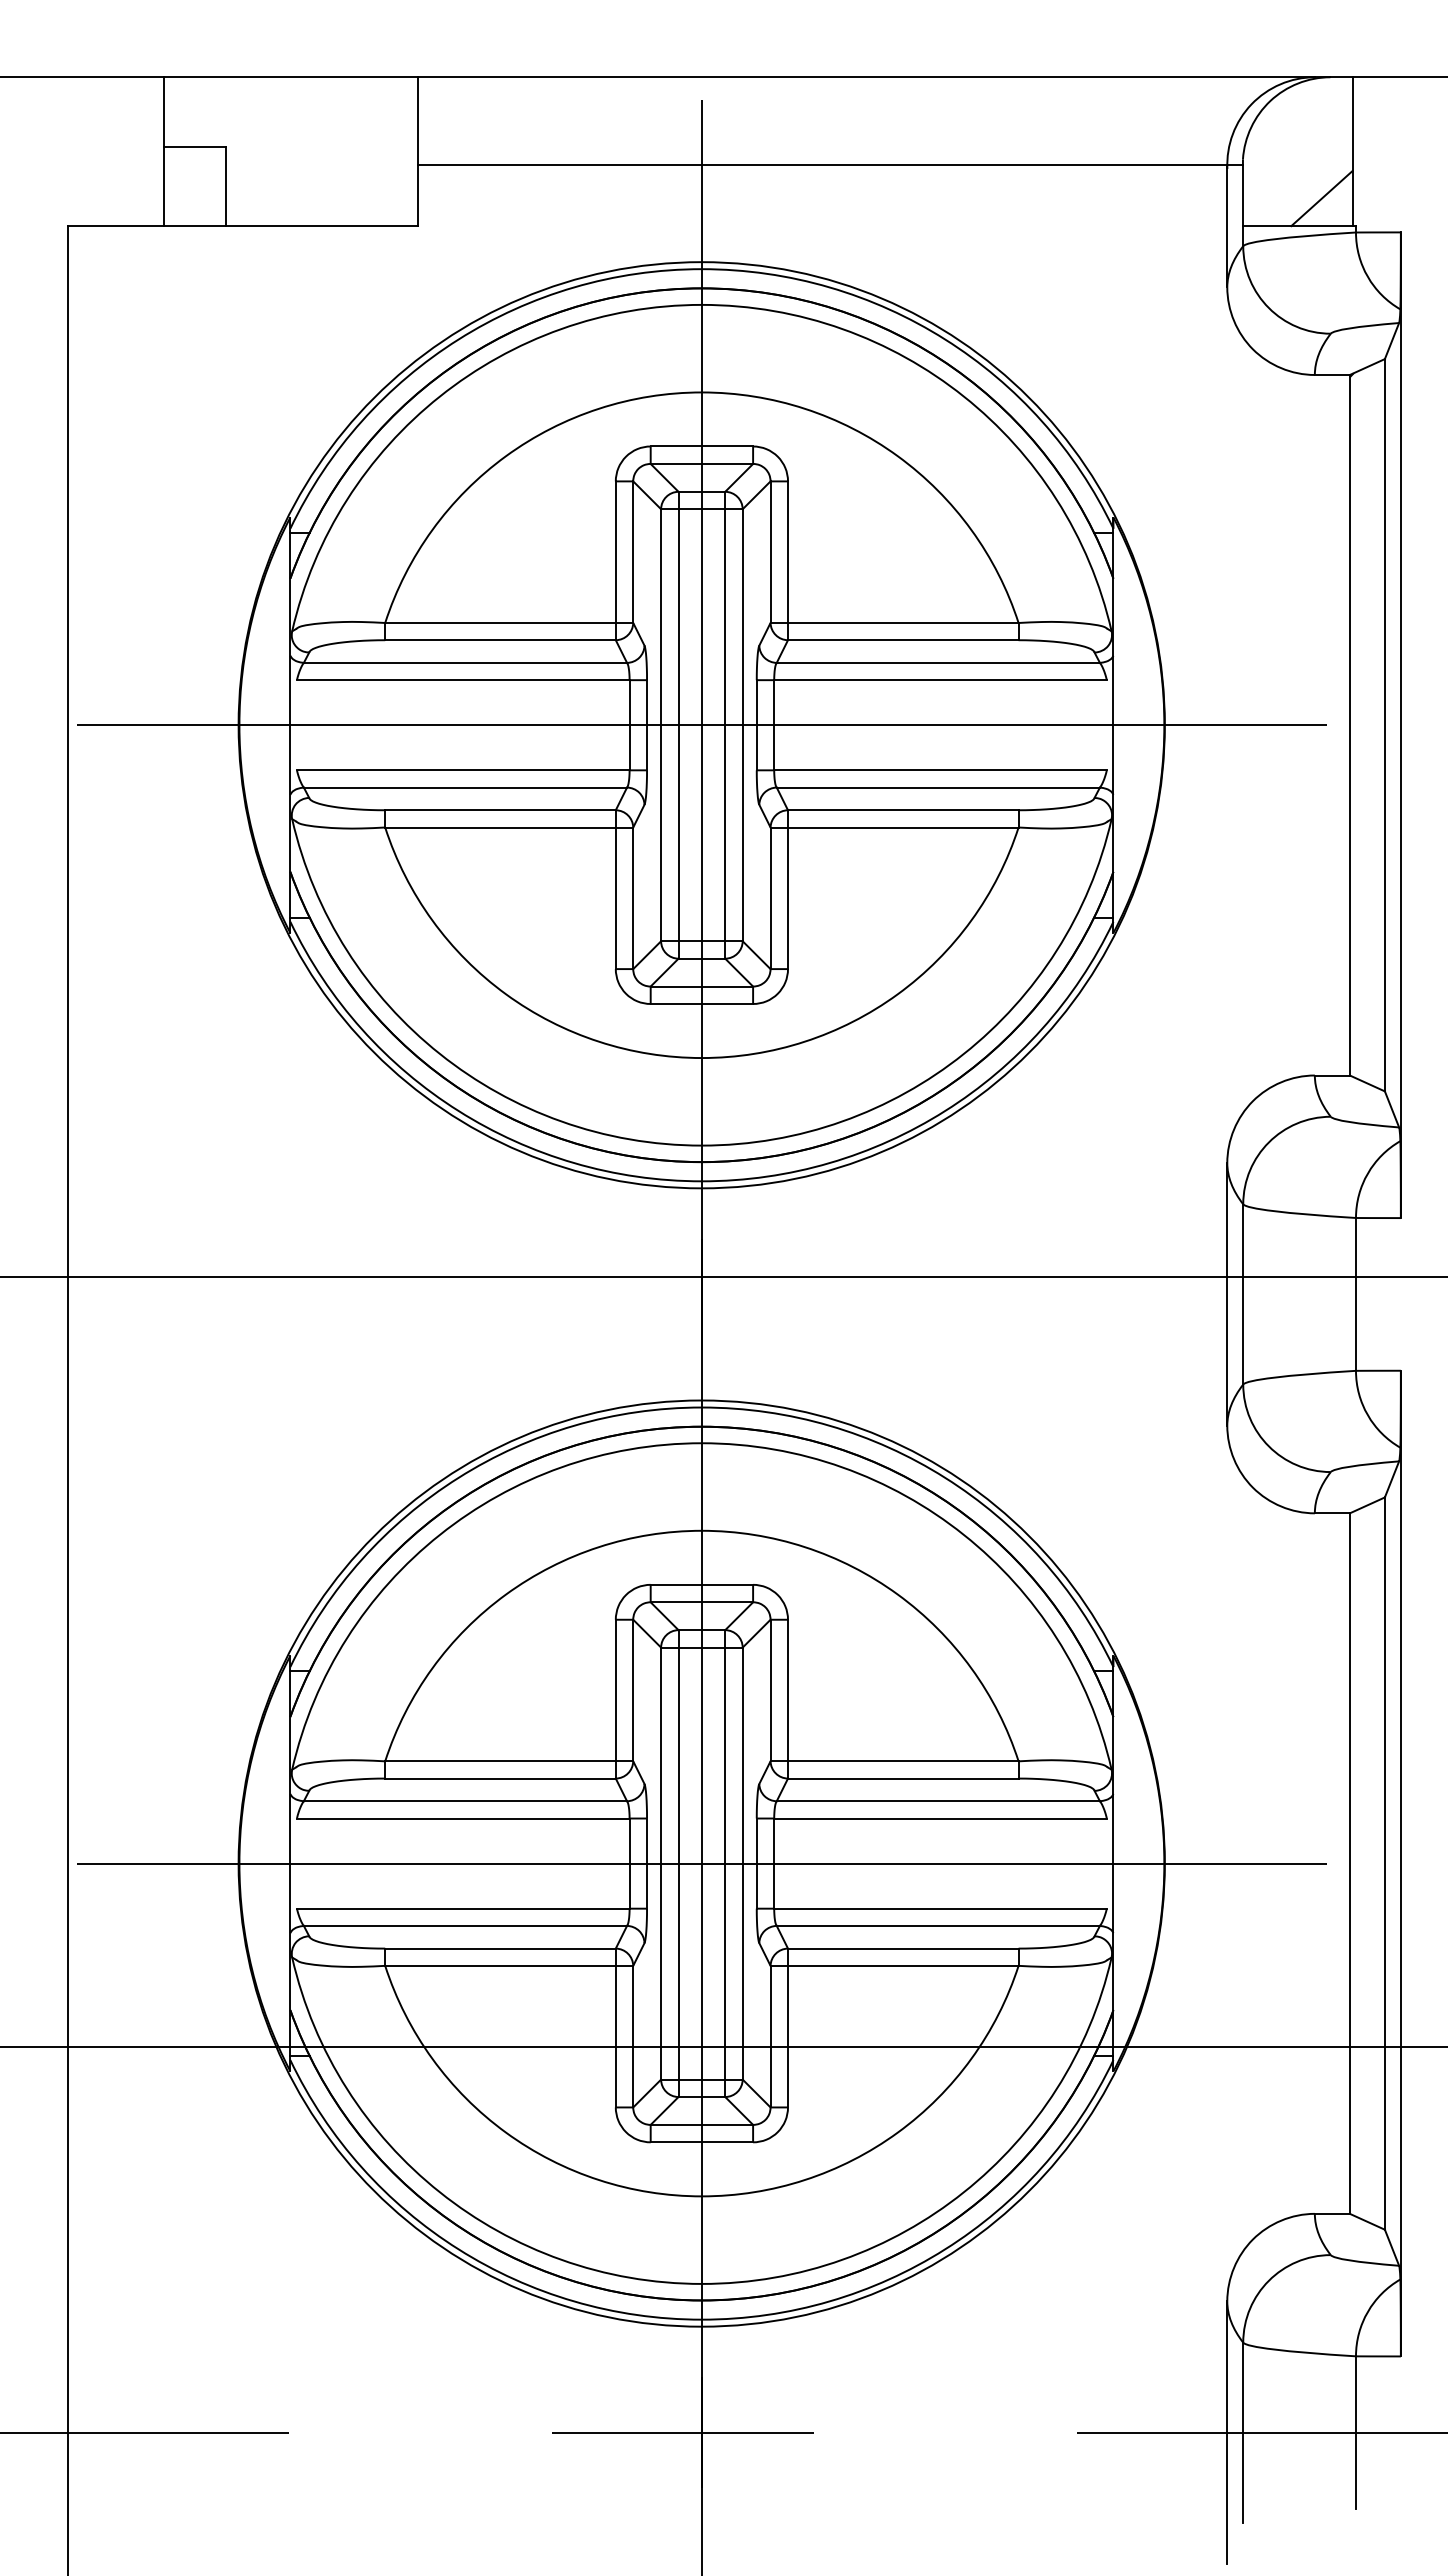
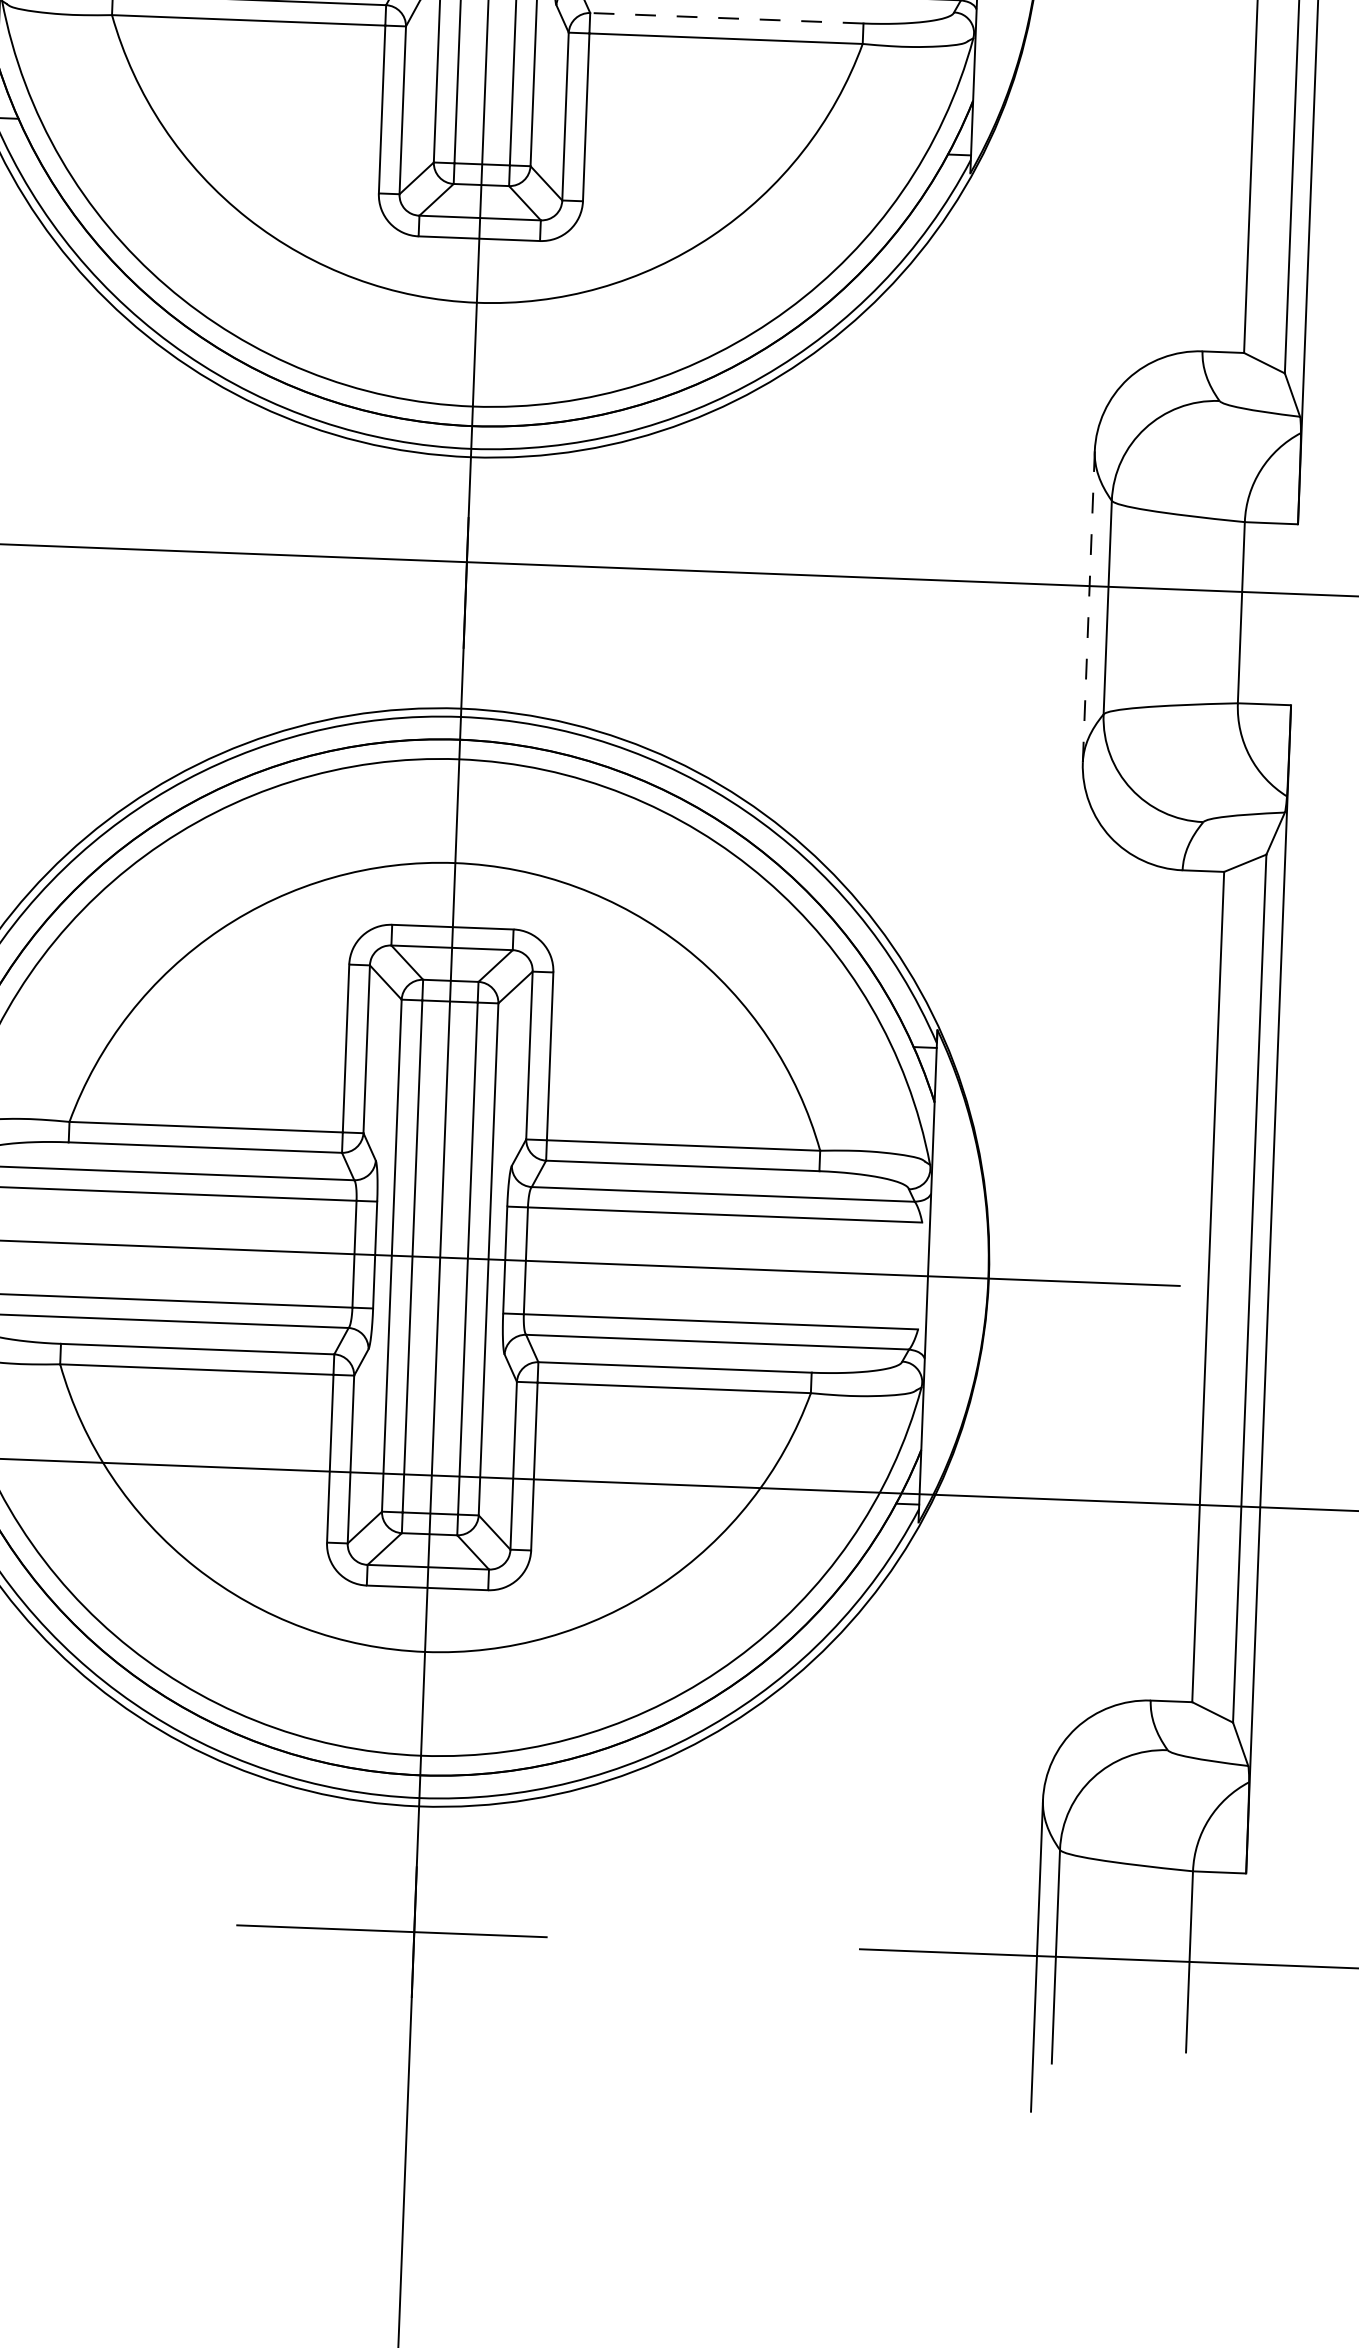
line: (902, 810) -> (725, 18), solid -> dashed
line: (1227, 1293) -> (1089, 605), solid -> dashed

